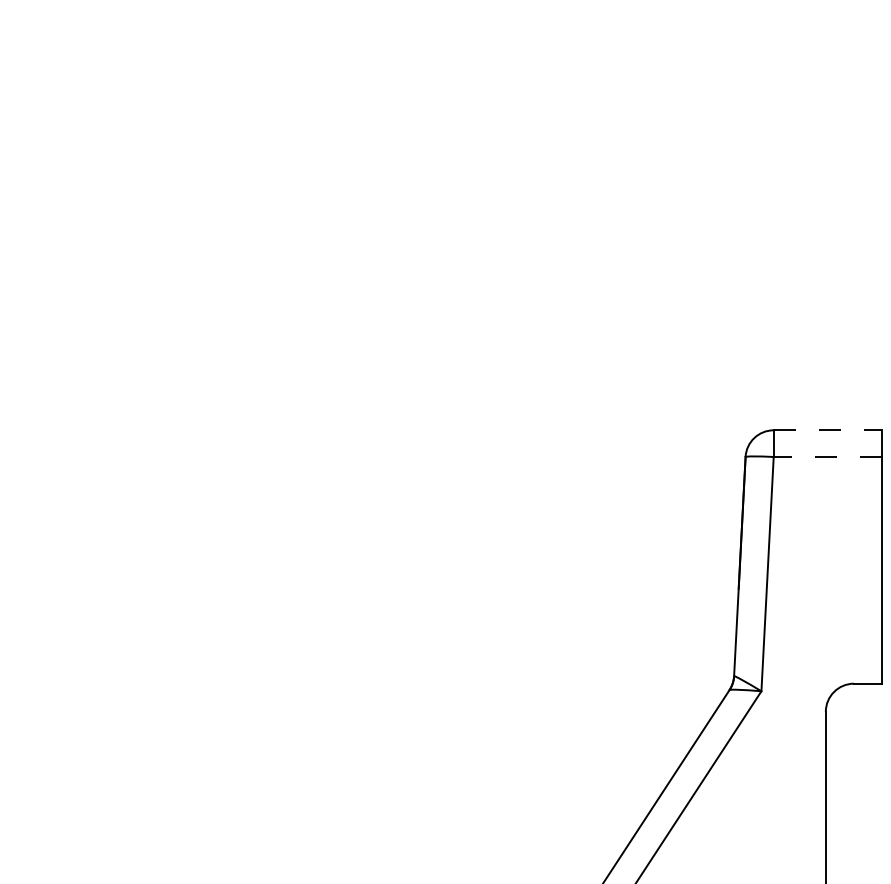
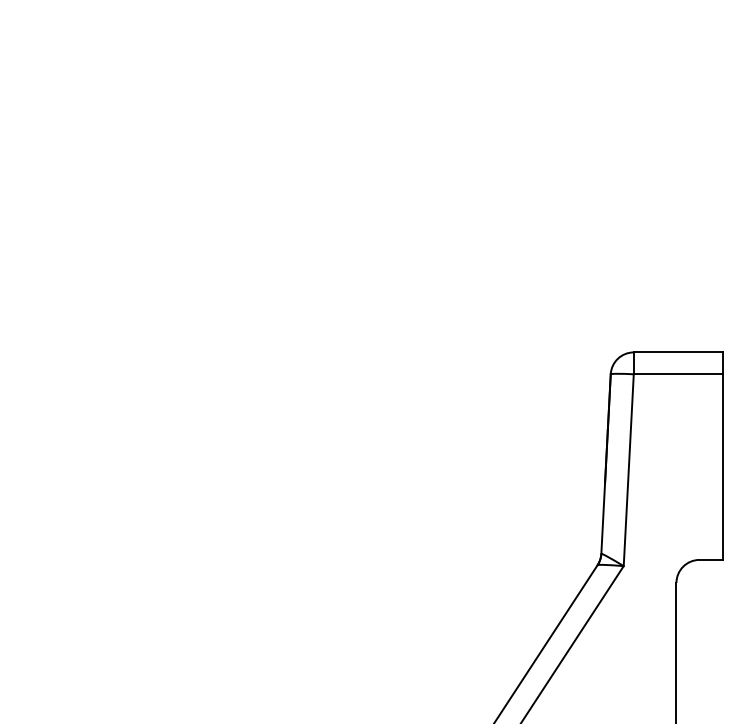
line: (828, 430) -> (678, 352), dashed -> solid
line: (827, 457) -> (677, 374), dashed -> solid

